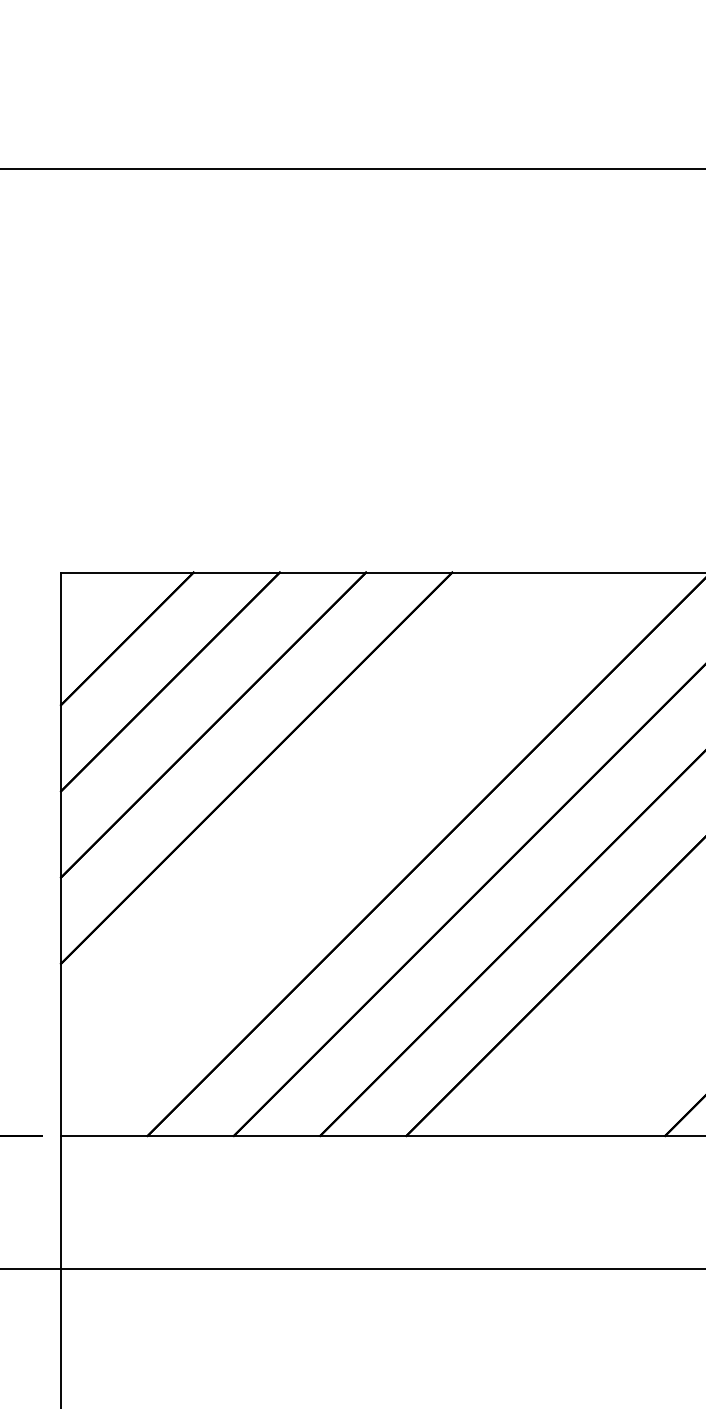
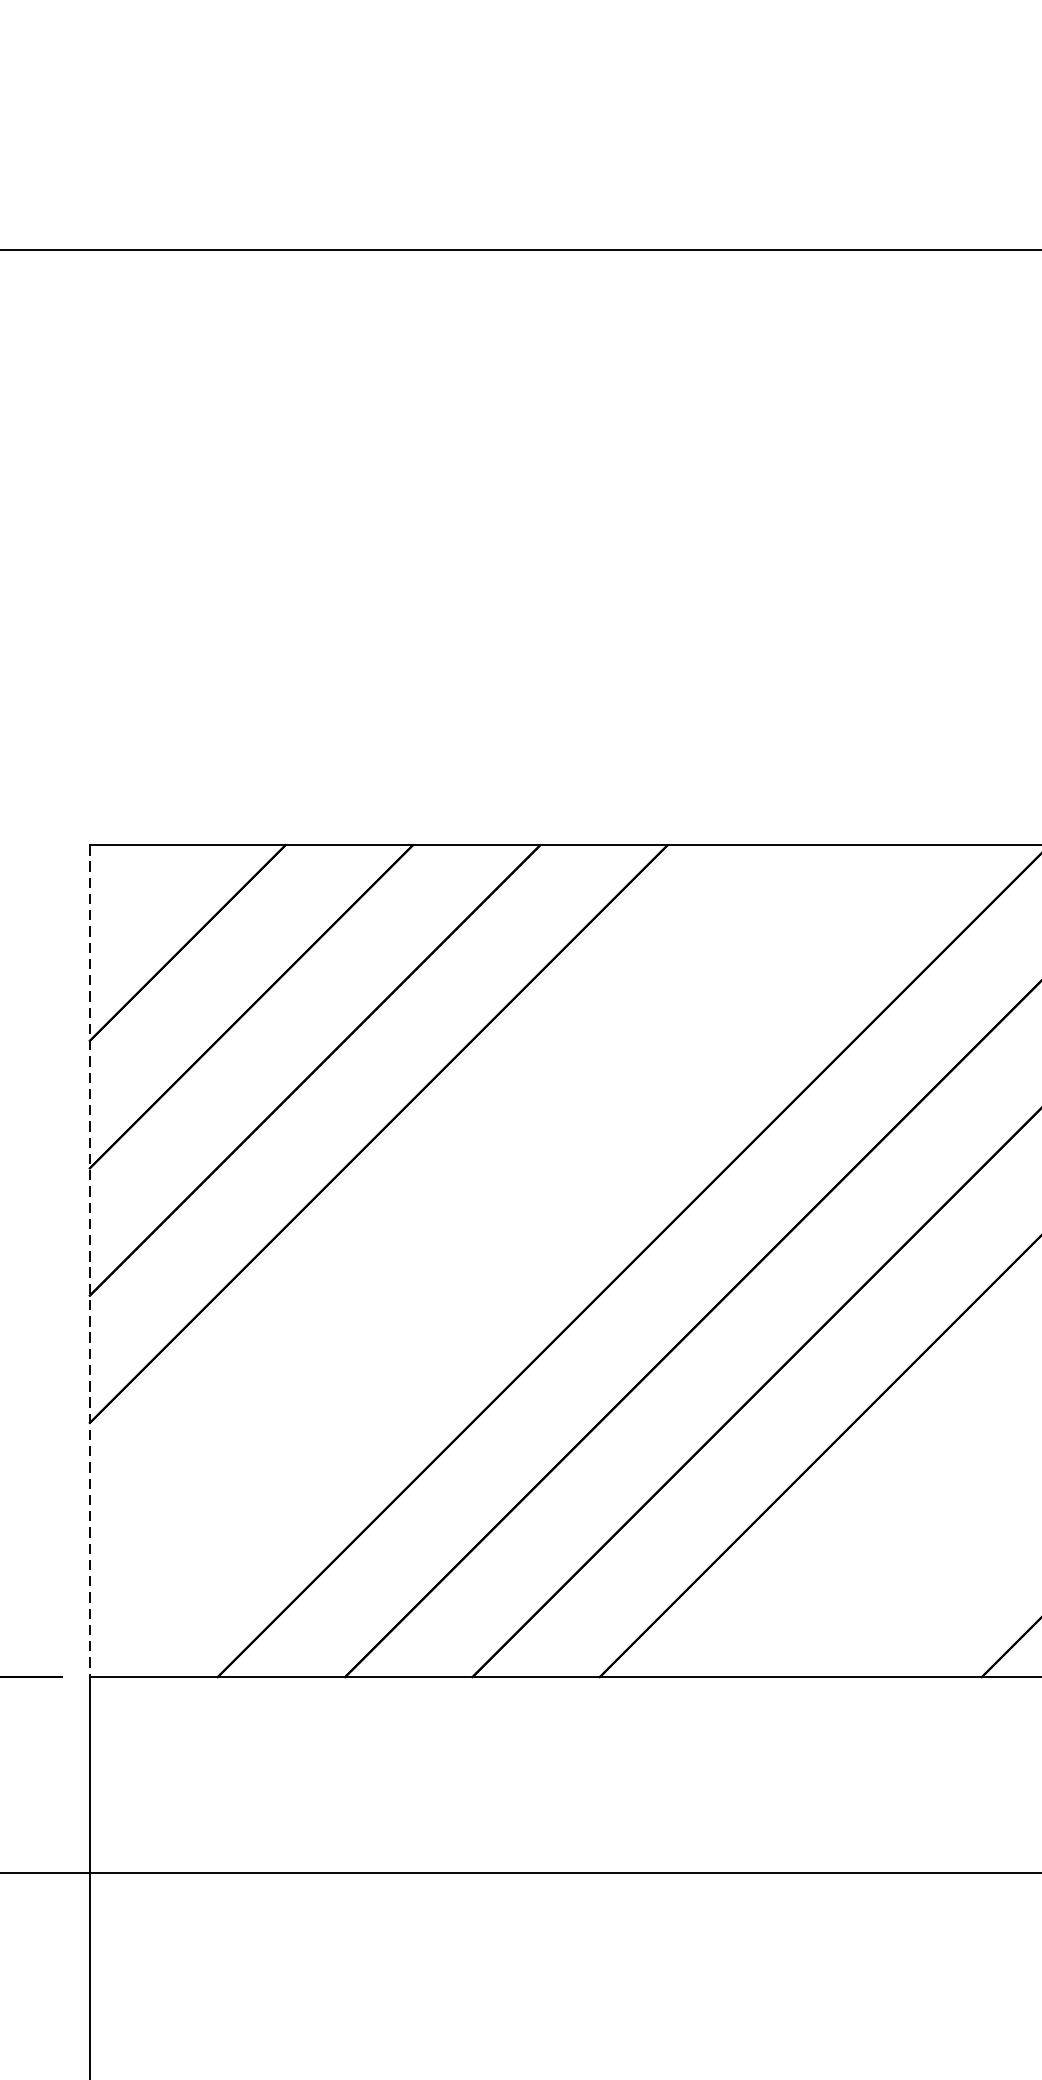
line: (61, 854) -> (90, 1261), solid -> dashed

